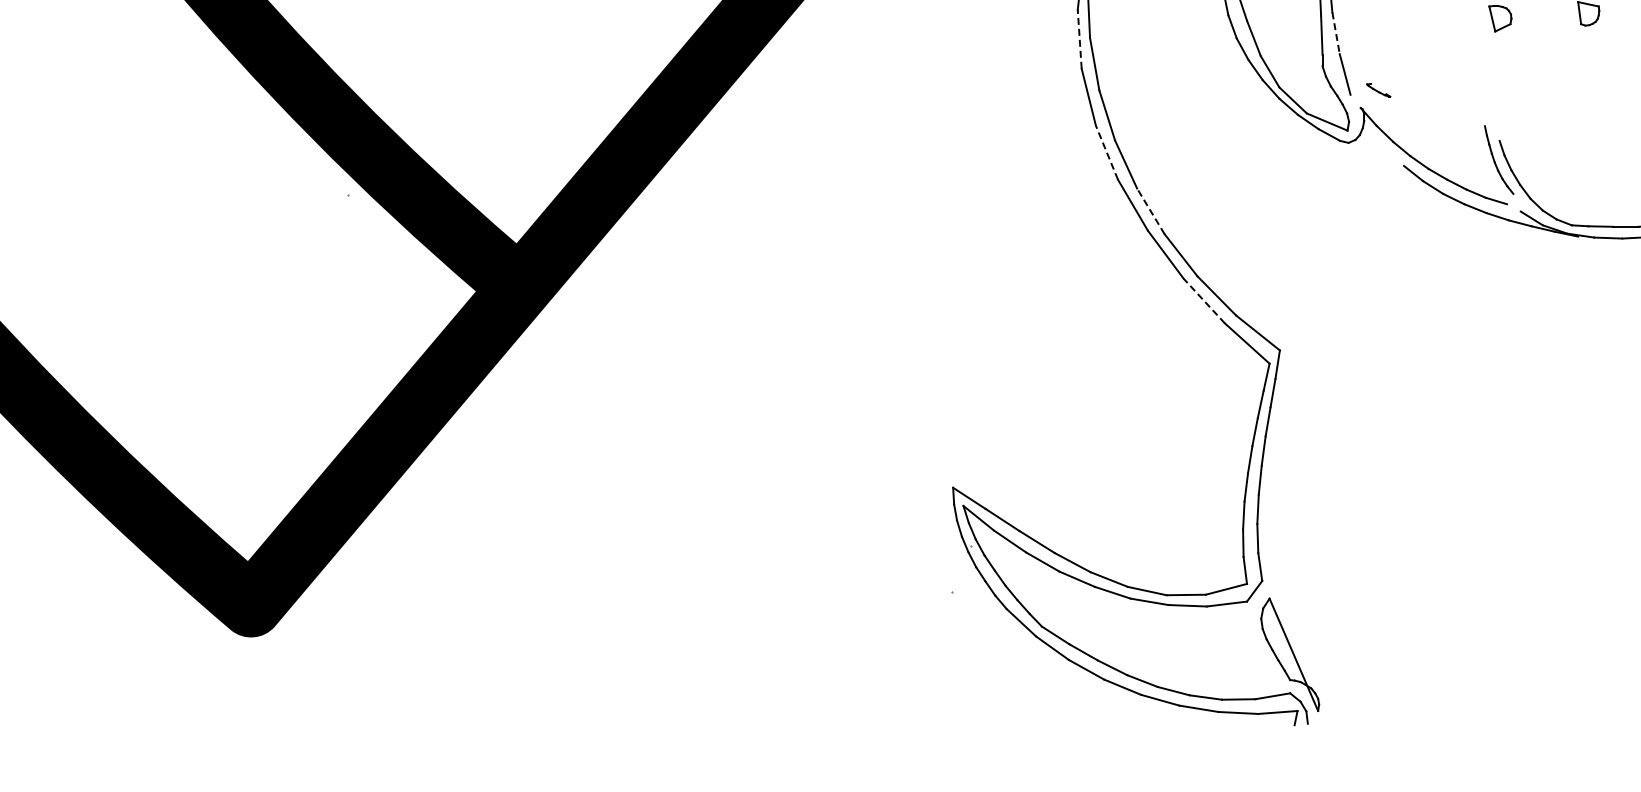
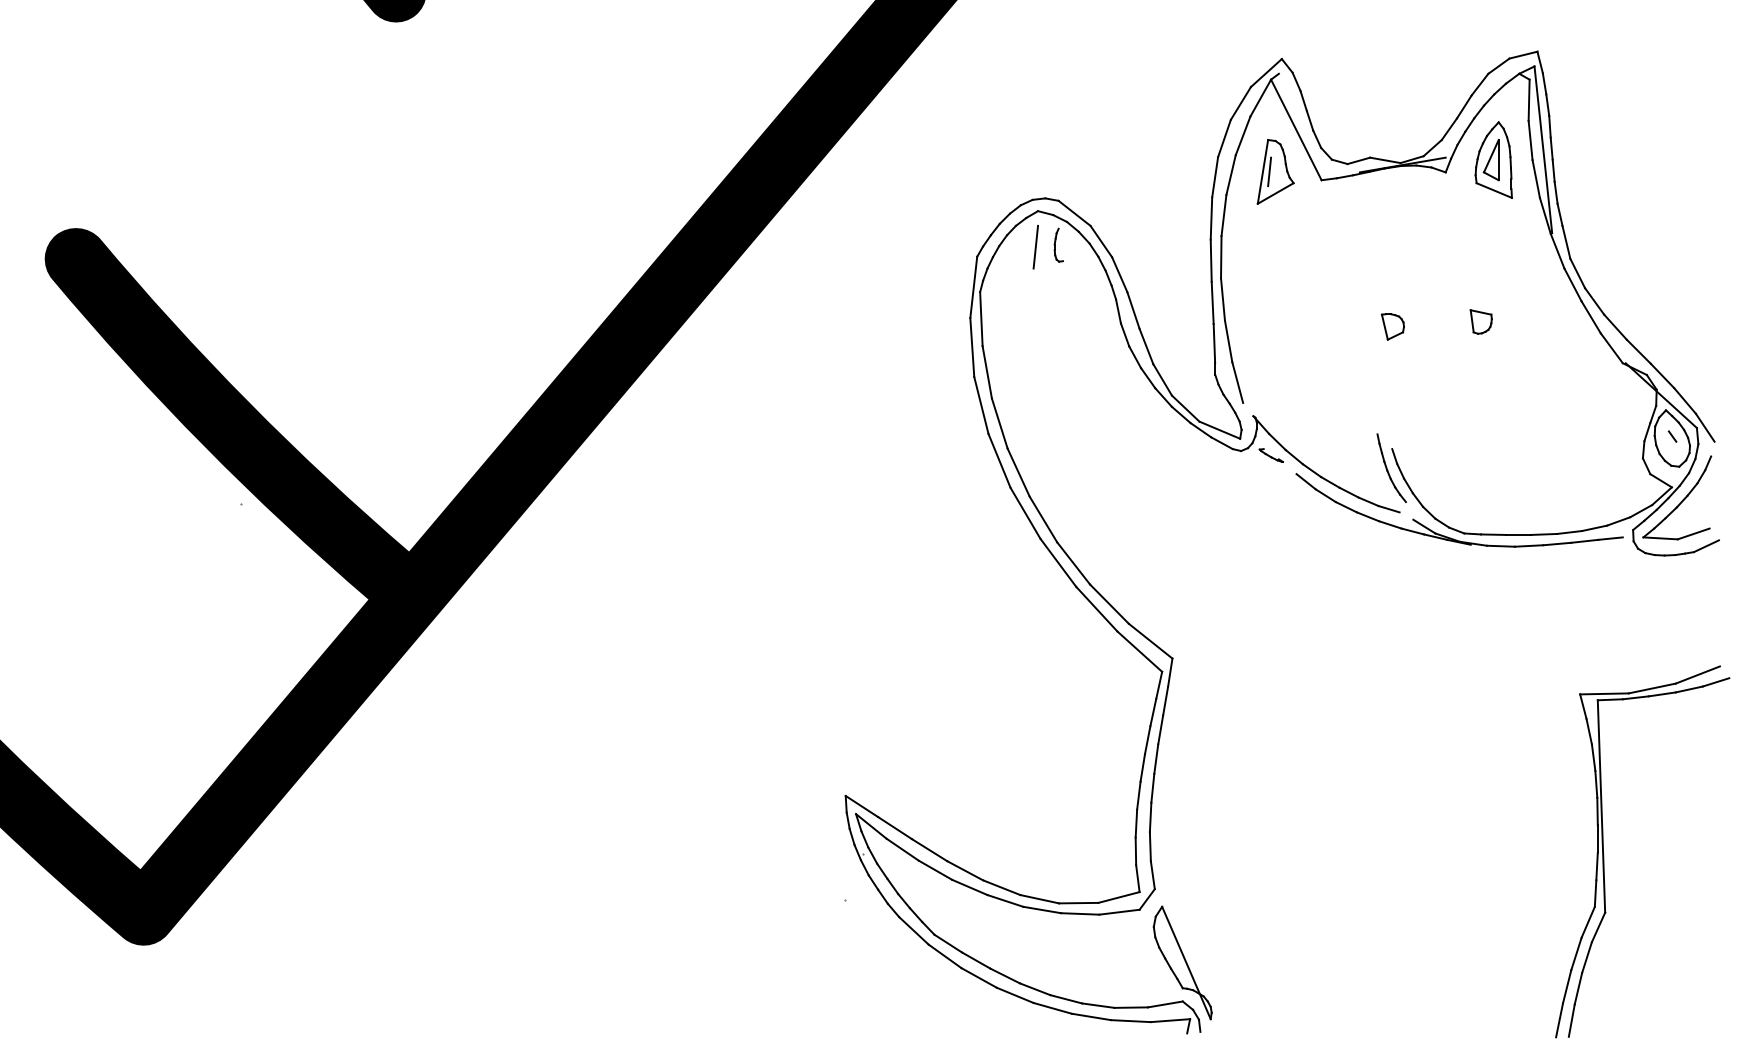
line: (1335, 33) -> (1228, 341), dashed -> solid
line: (1079, 39) -> (972, 347), dashed -> solid
part: (1377, 90) -> (1270, 455), moved
line: (1106, 152) -> (999, 460), dashed -> solid
line: (1150, 211) -> (1043, 519), dashed -> solid
line: (1203, 300) -> (1096, 608), dashed -> solid

